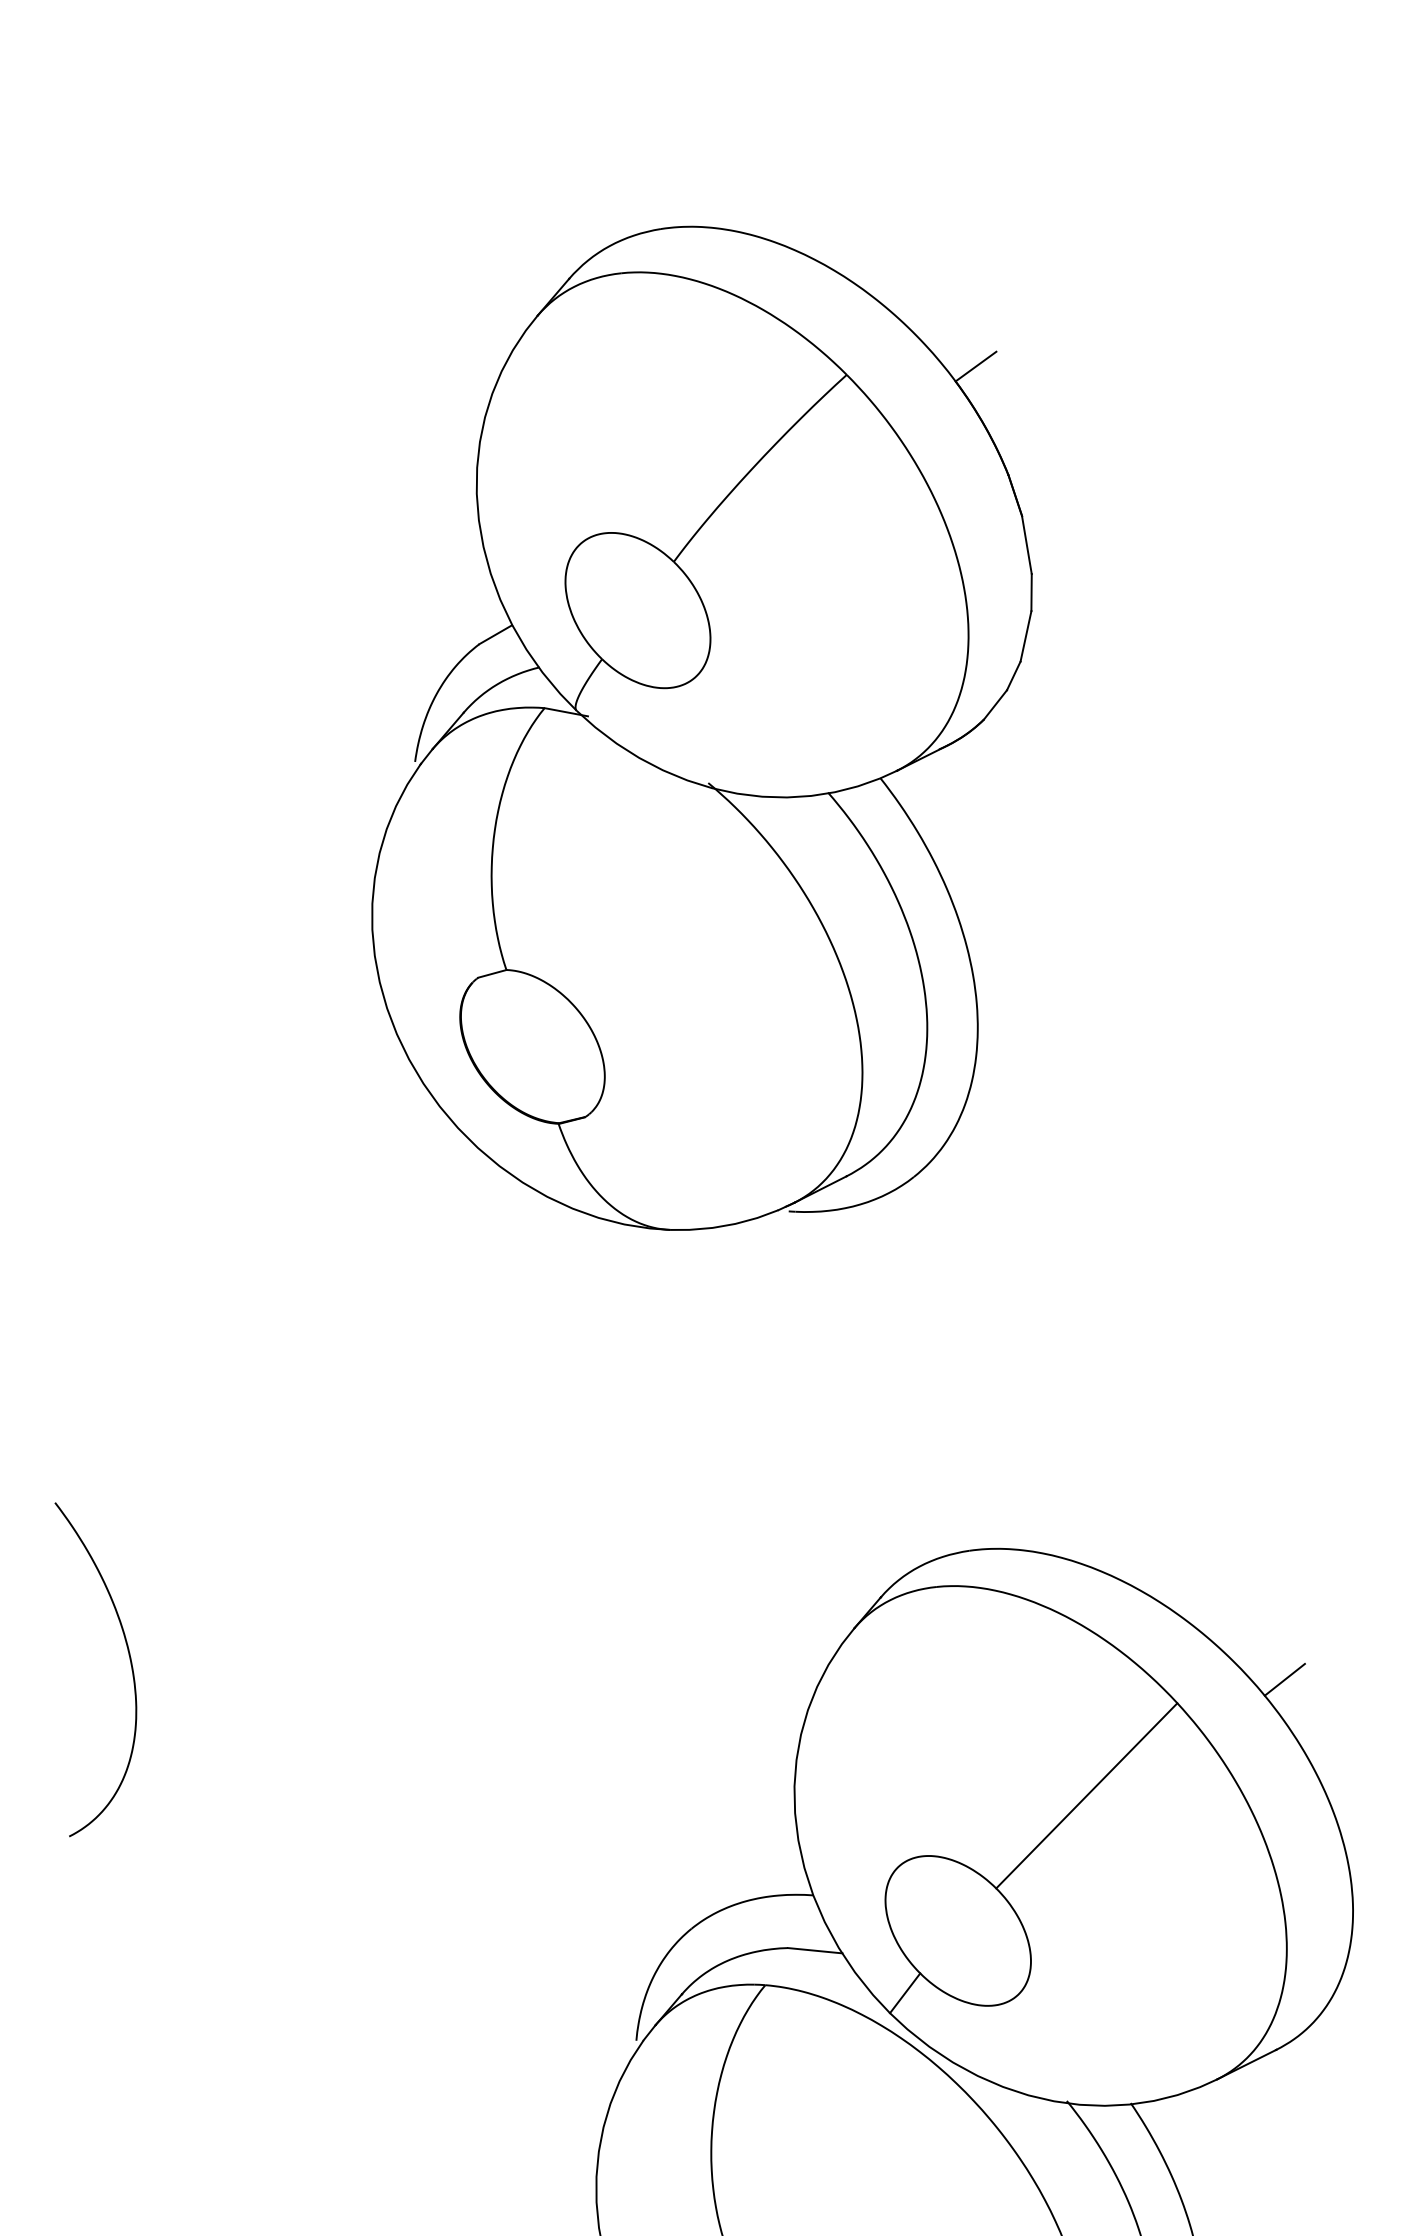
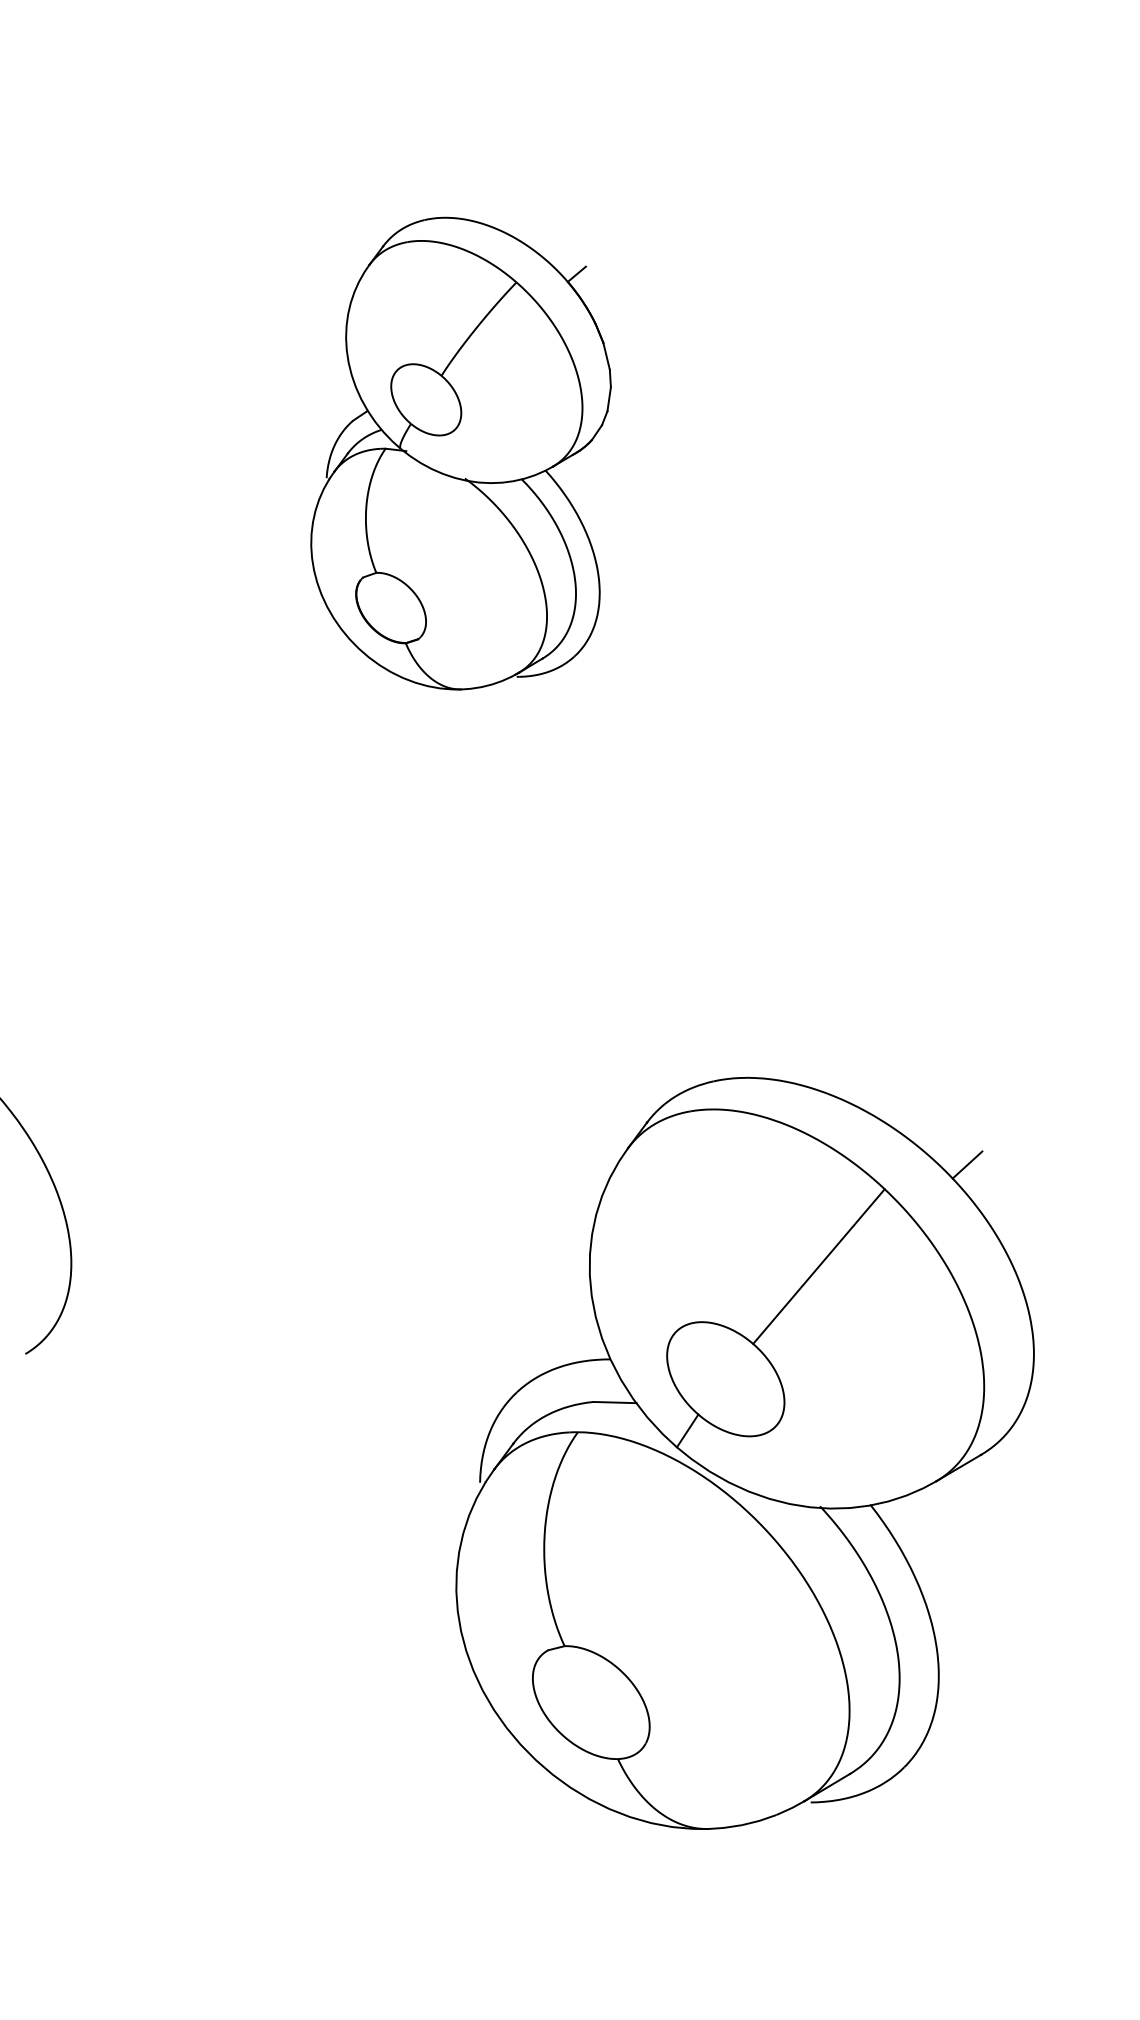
part: (703, 729) -> (460, 453), size x0.6

